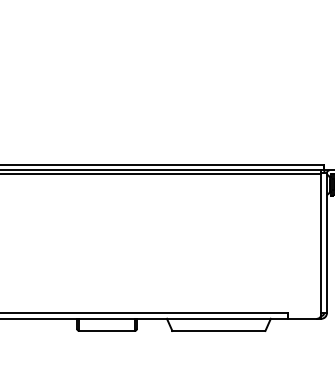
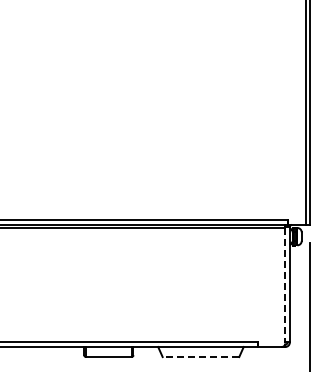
line: (321, 244) -> (285, 285), solid -> dashed
line: (218, 331) -> (200, 357), solid -> dashed

